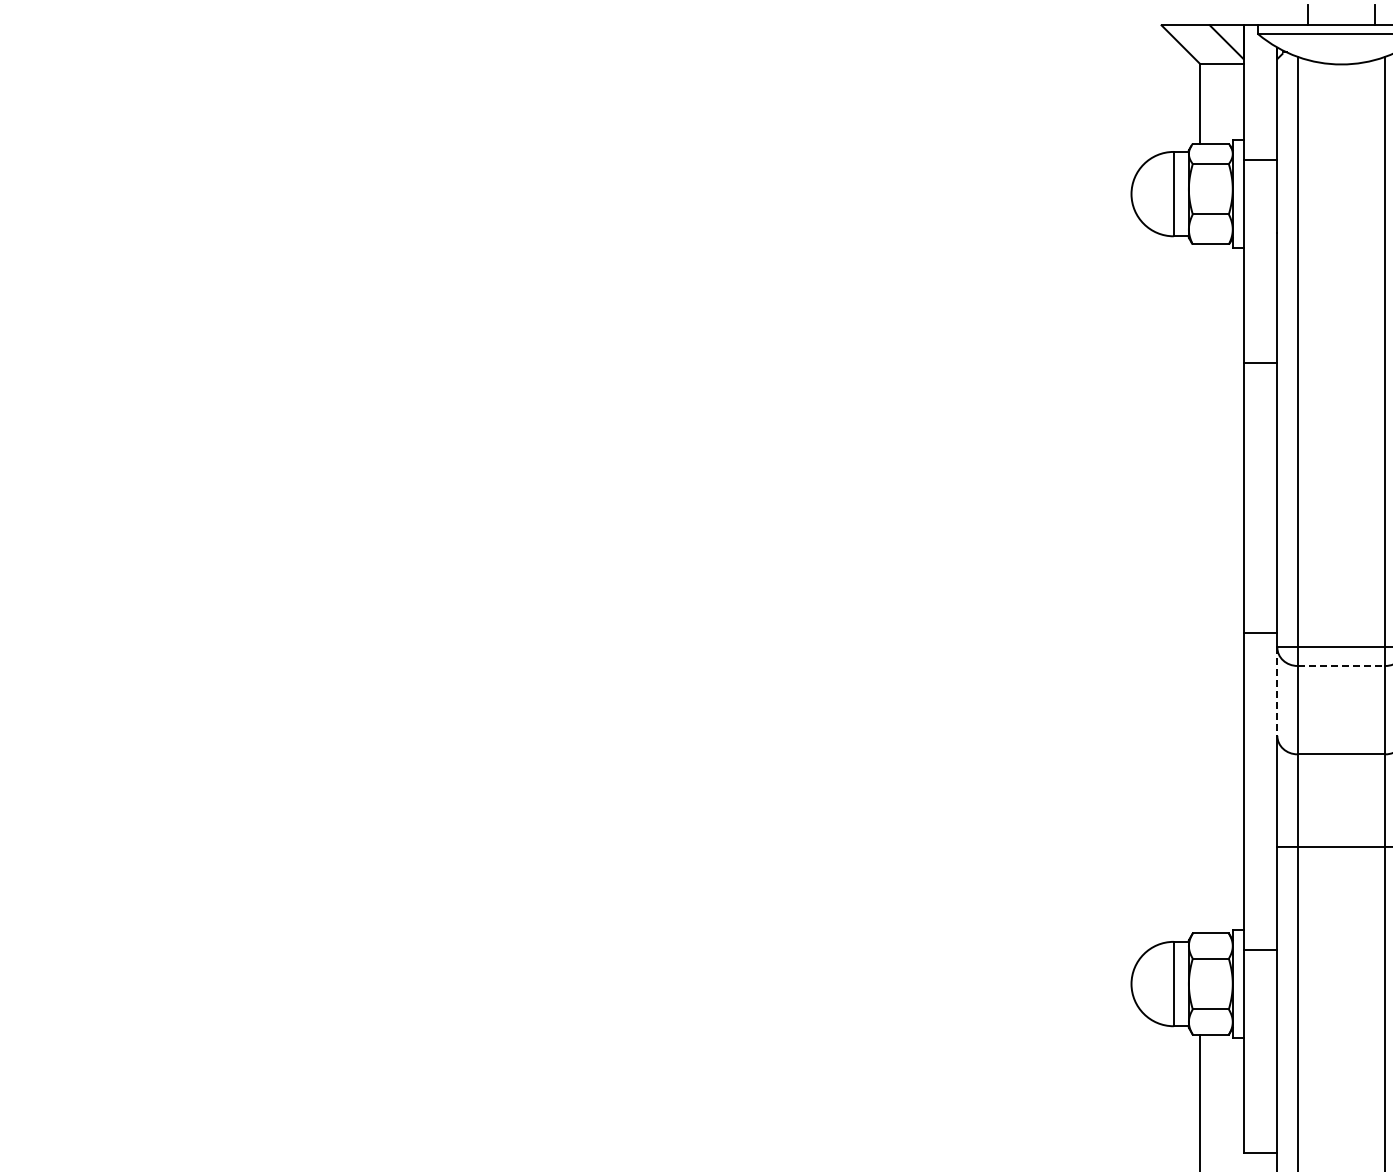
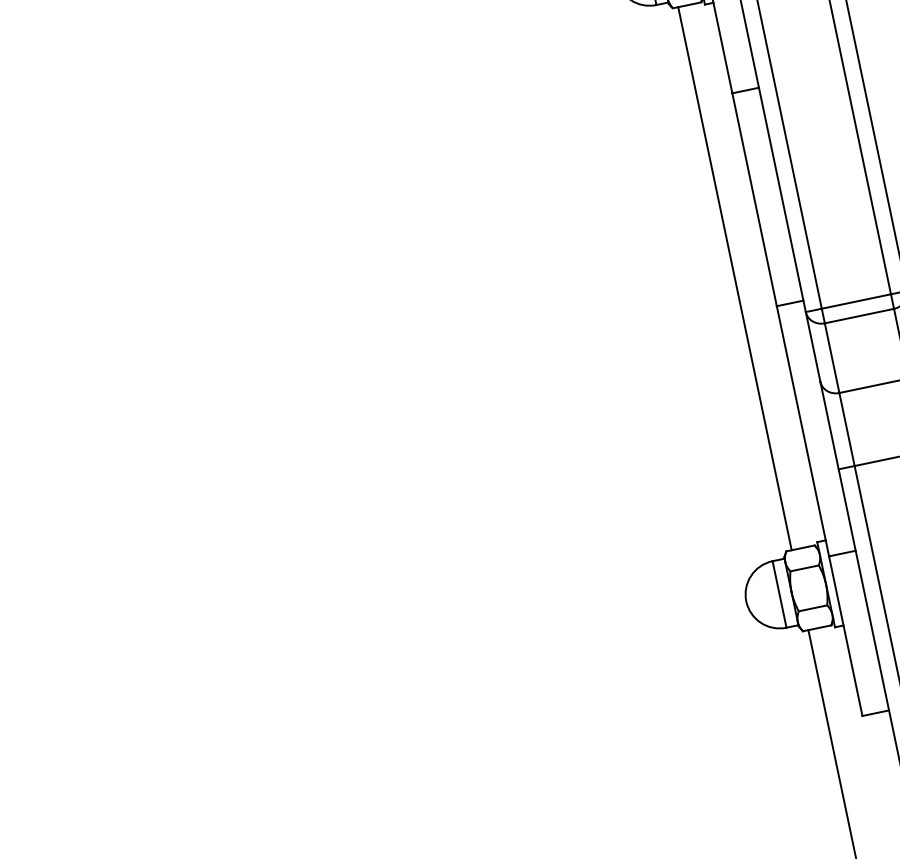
line: (1199, 588) -> (734, 278), added
line: (1341, 665) -> (859, 315), dashed -> solid
line: (1277, 692) -> (813, 347), dashed -> solid

